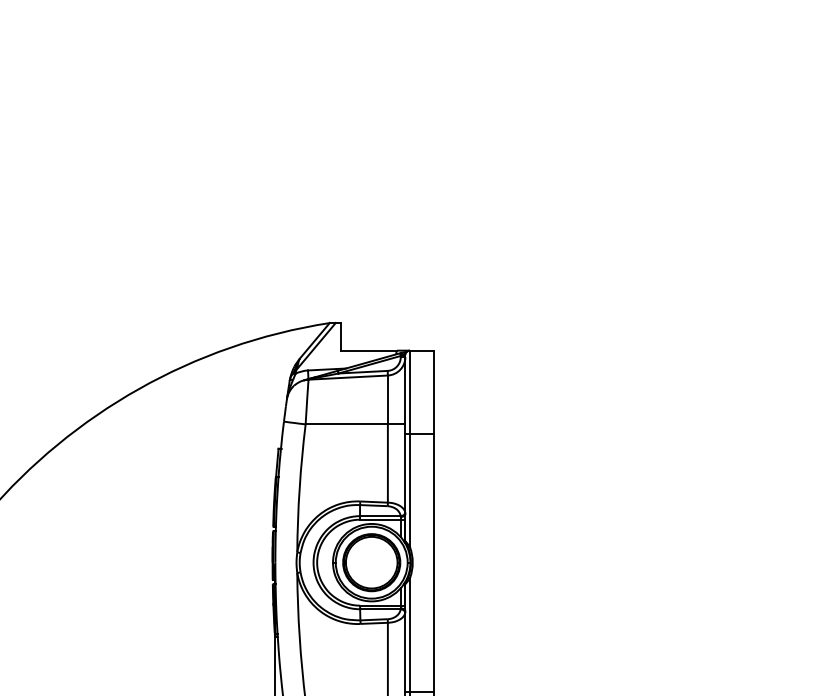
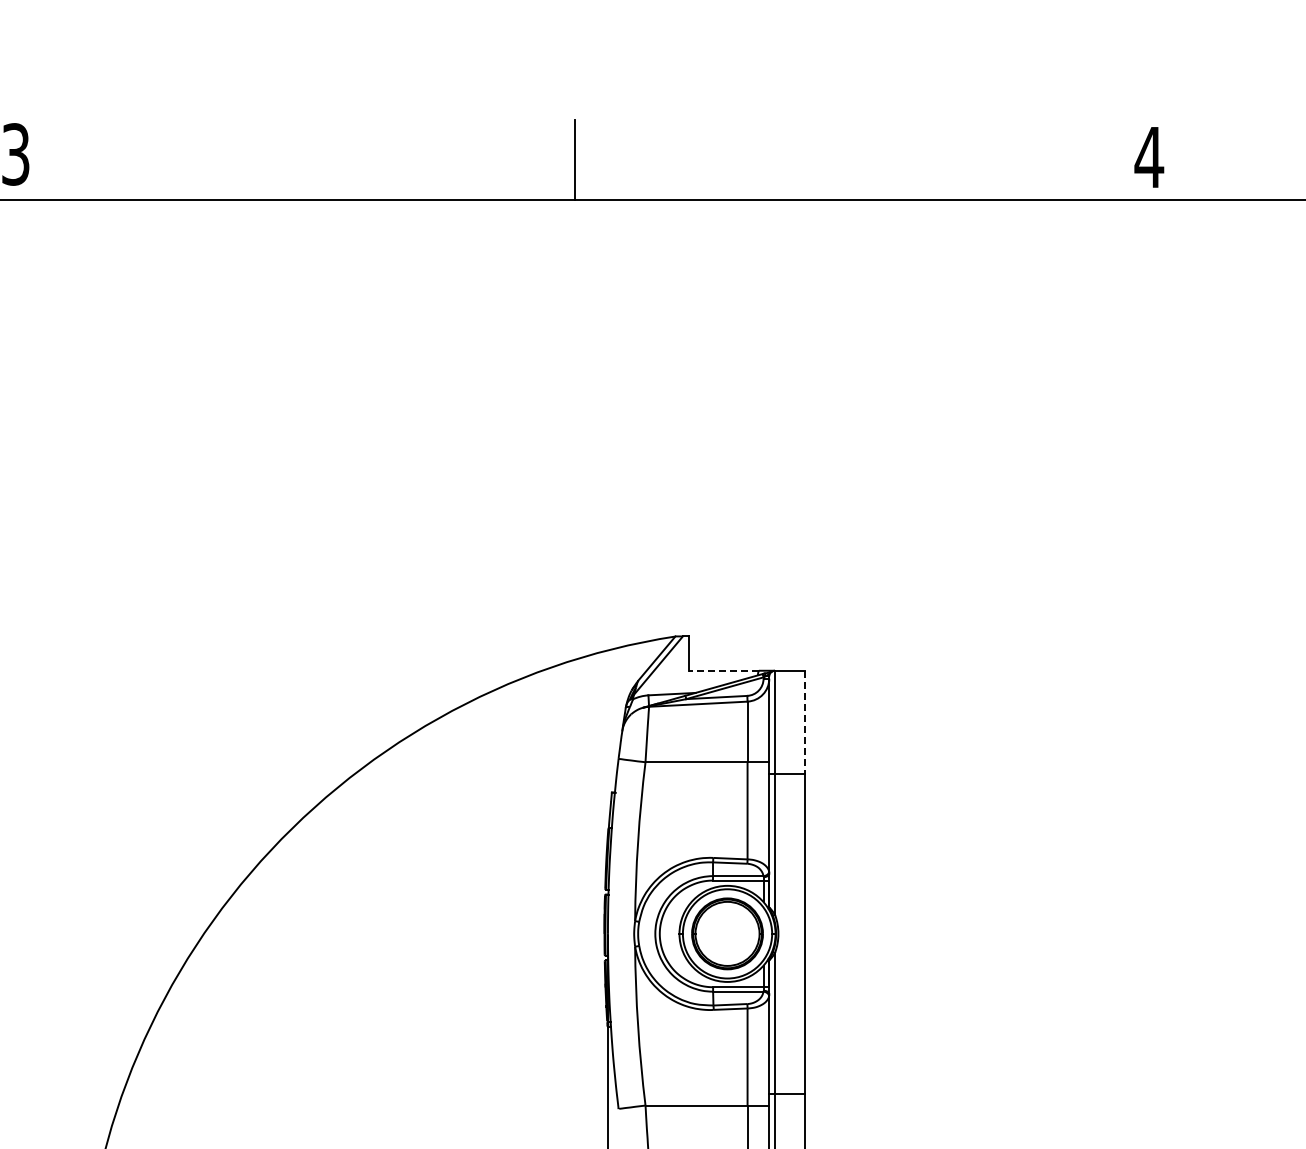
line: (369, 350) -> (724, 670), solid -> dashed
line: (433, 392) -> (804, 722), solid -> dashed

